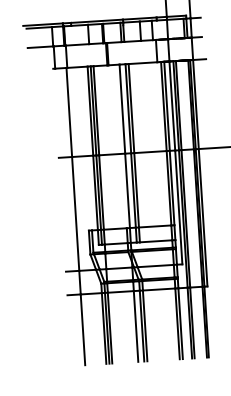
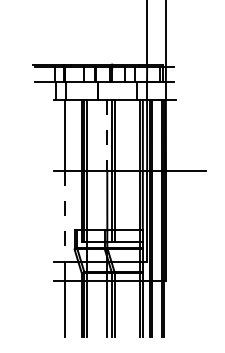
line: (122, 110) -> (107, 136), solid -> dashed
line: (75, 215) -> (64, 217), solid -> dashed

